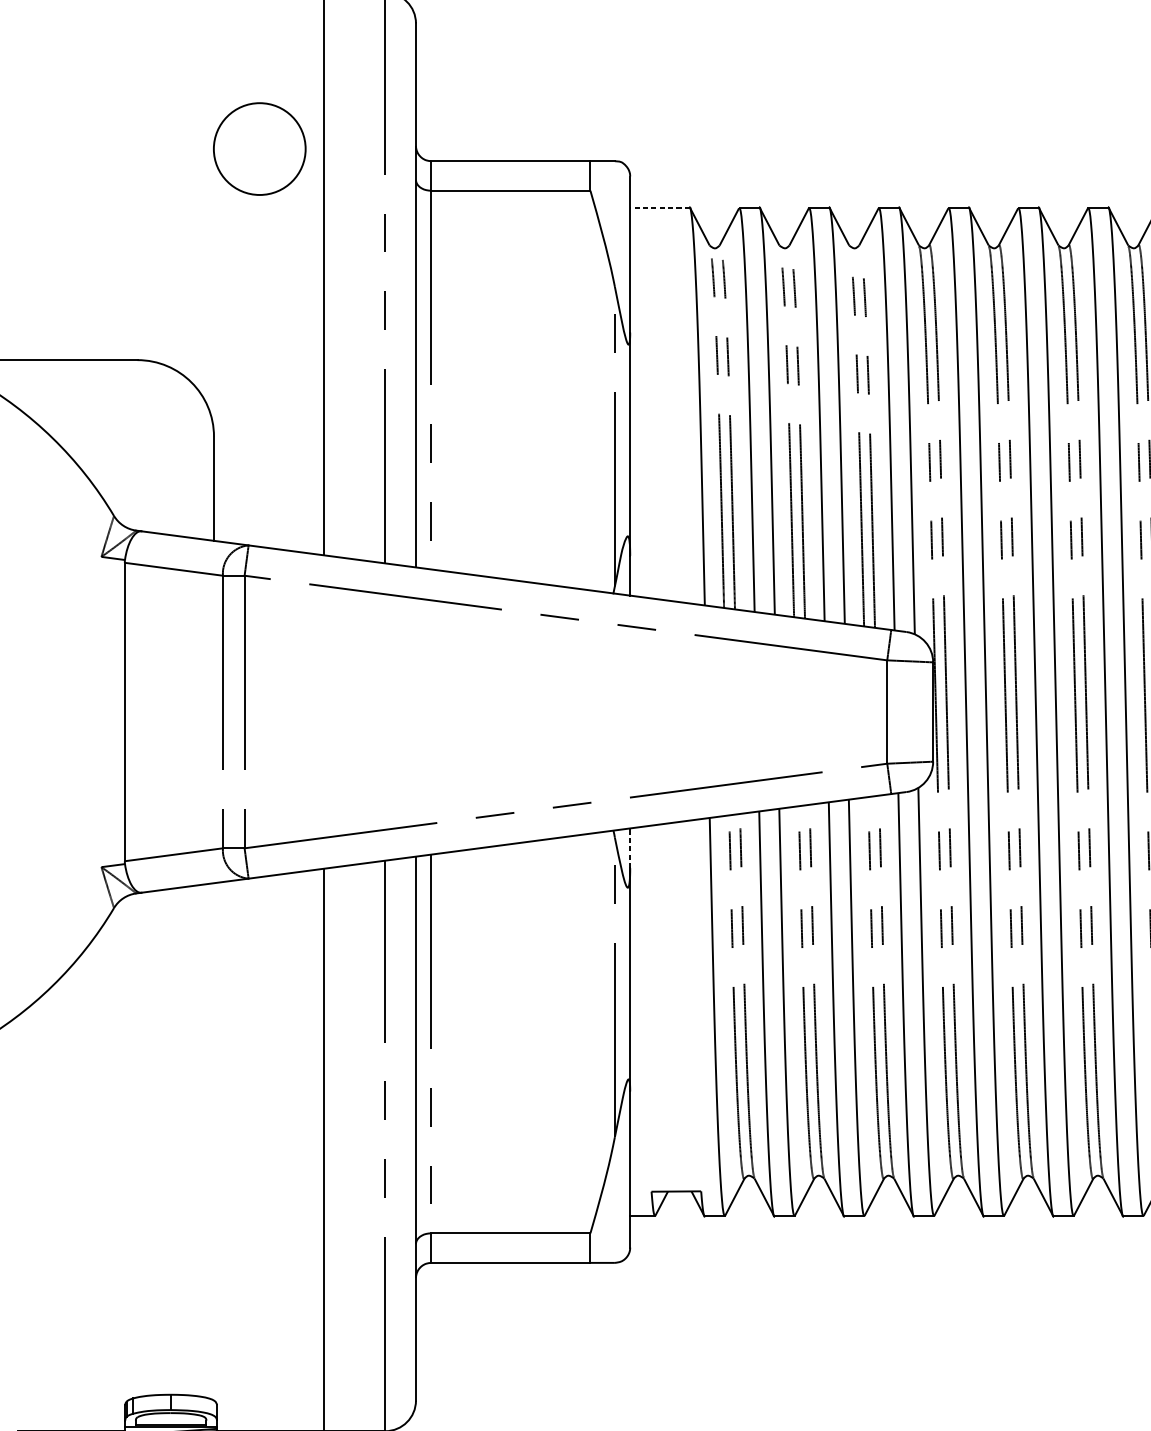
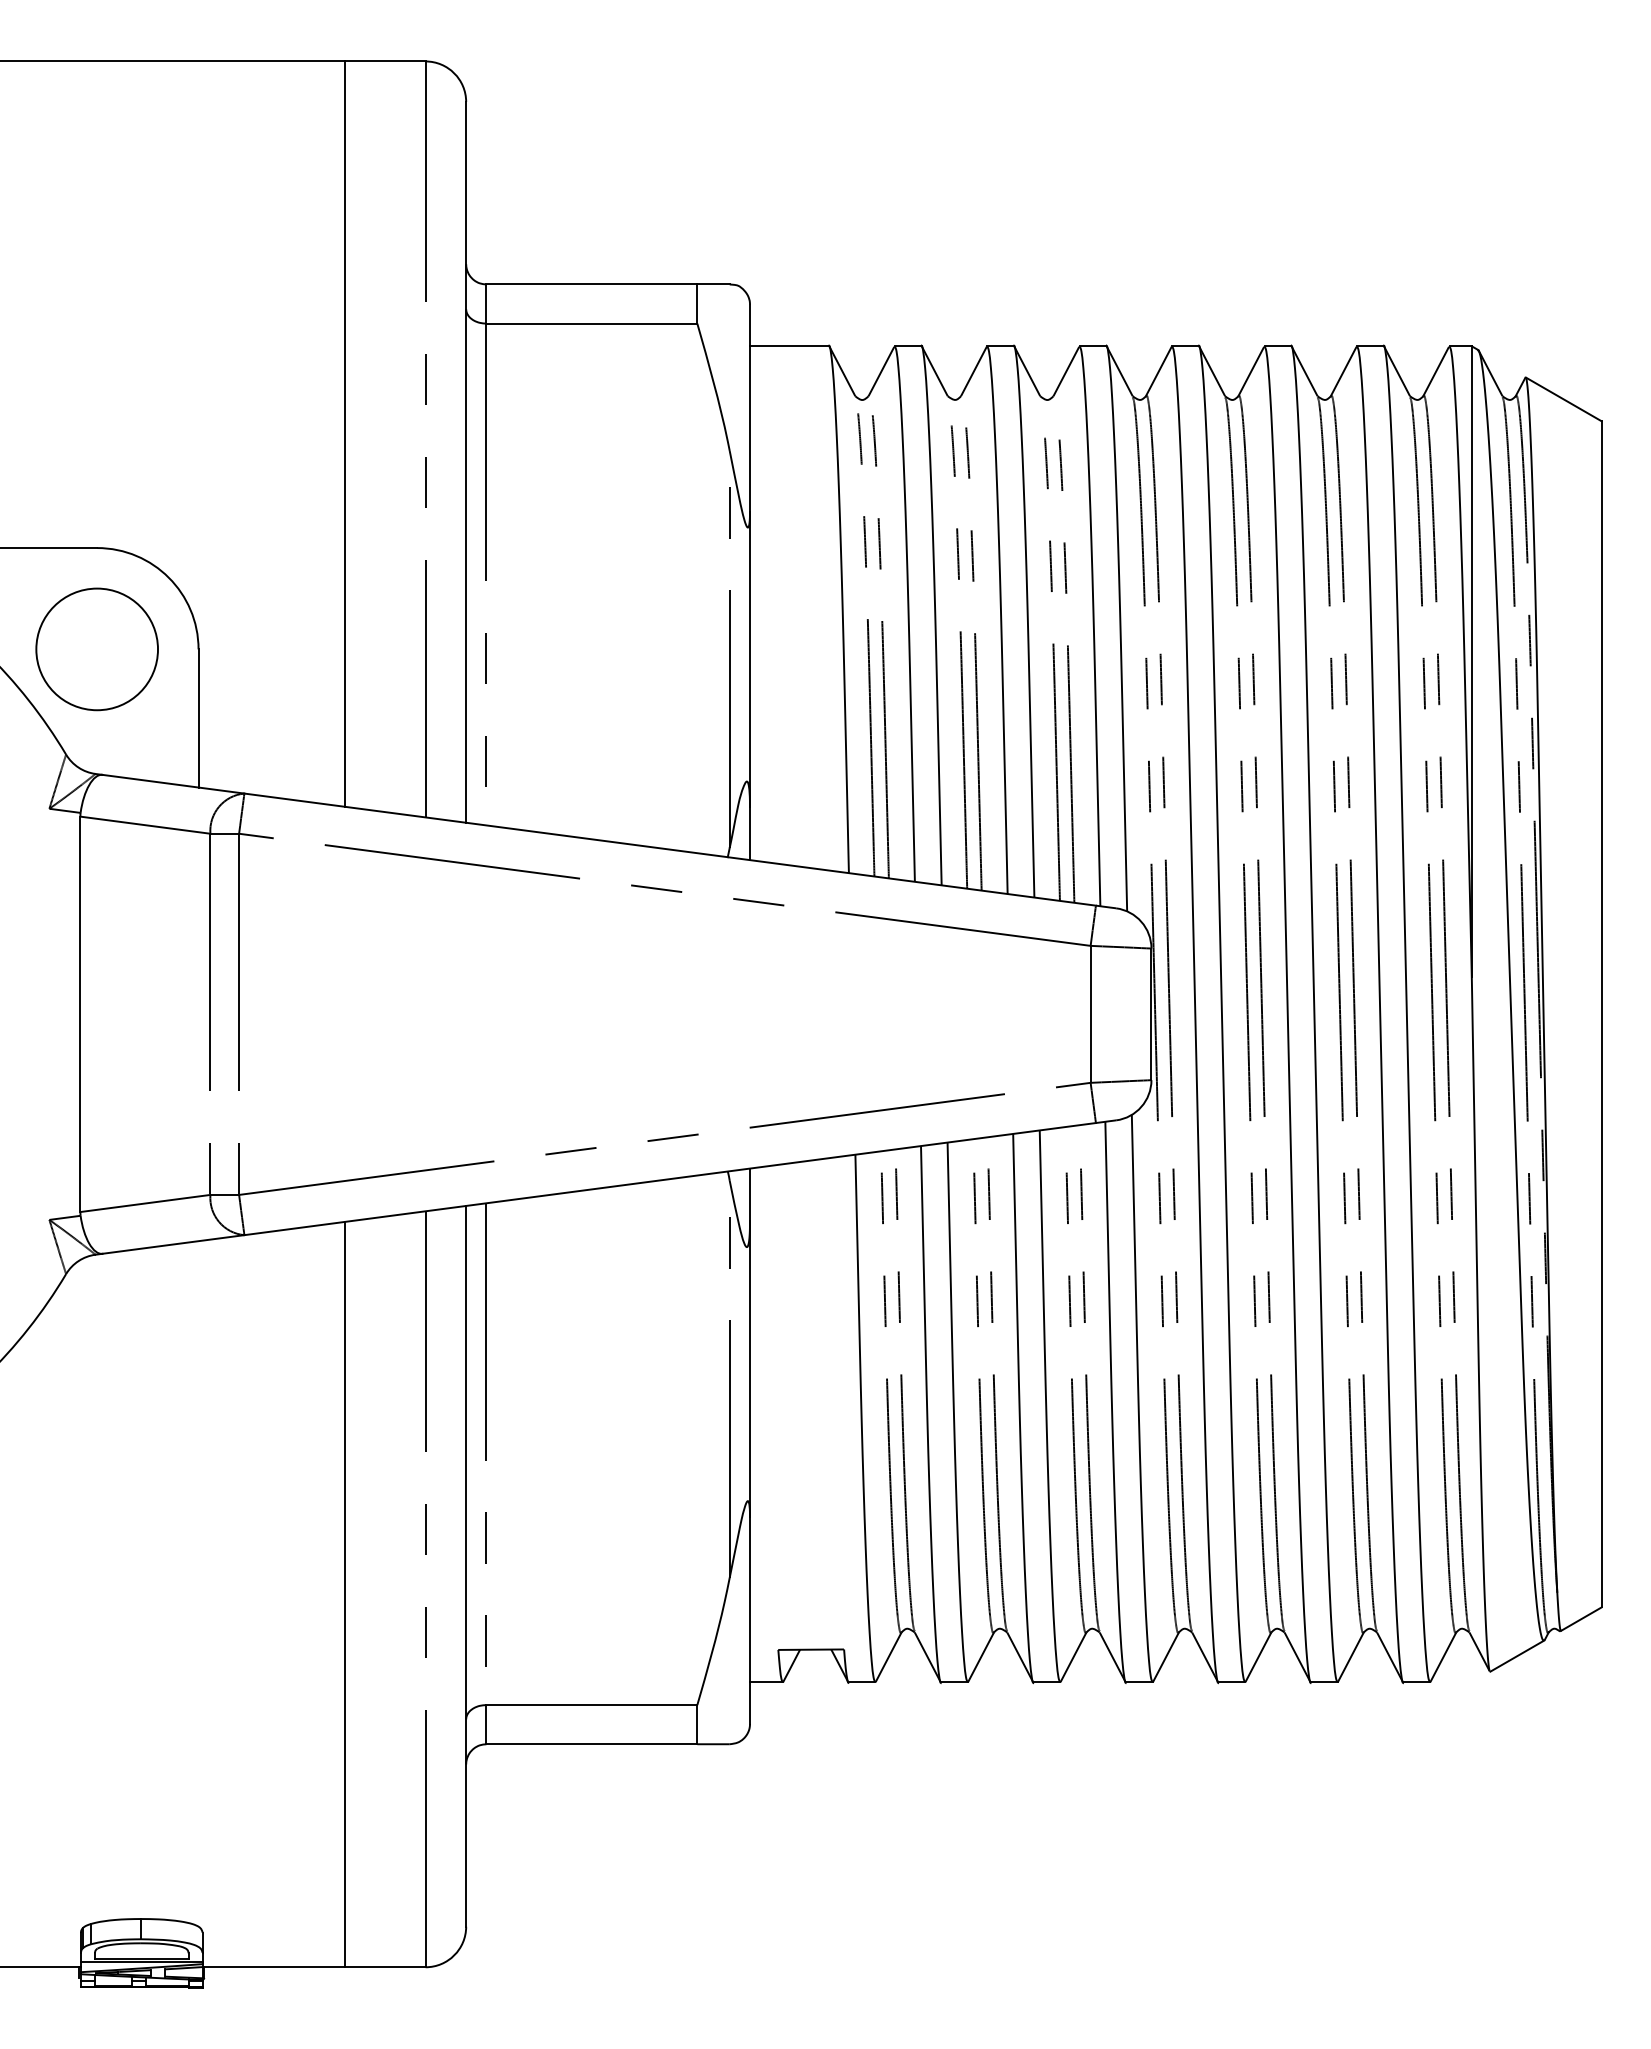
circle: (259, 149) -> (96, 649), moved
line: (659, 208) -> (789, 346), dashed -> solid
line: (630, 847) -> (750, 1194), dashed -> solid

